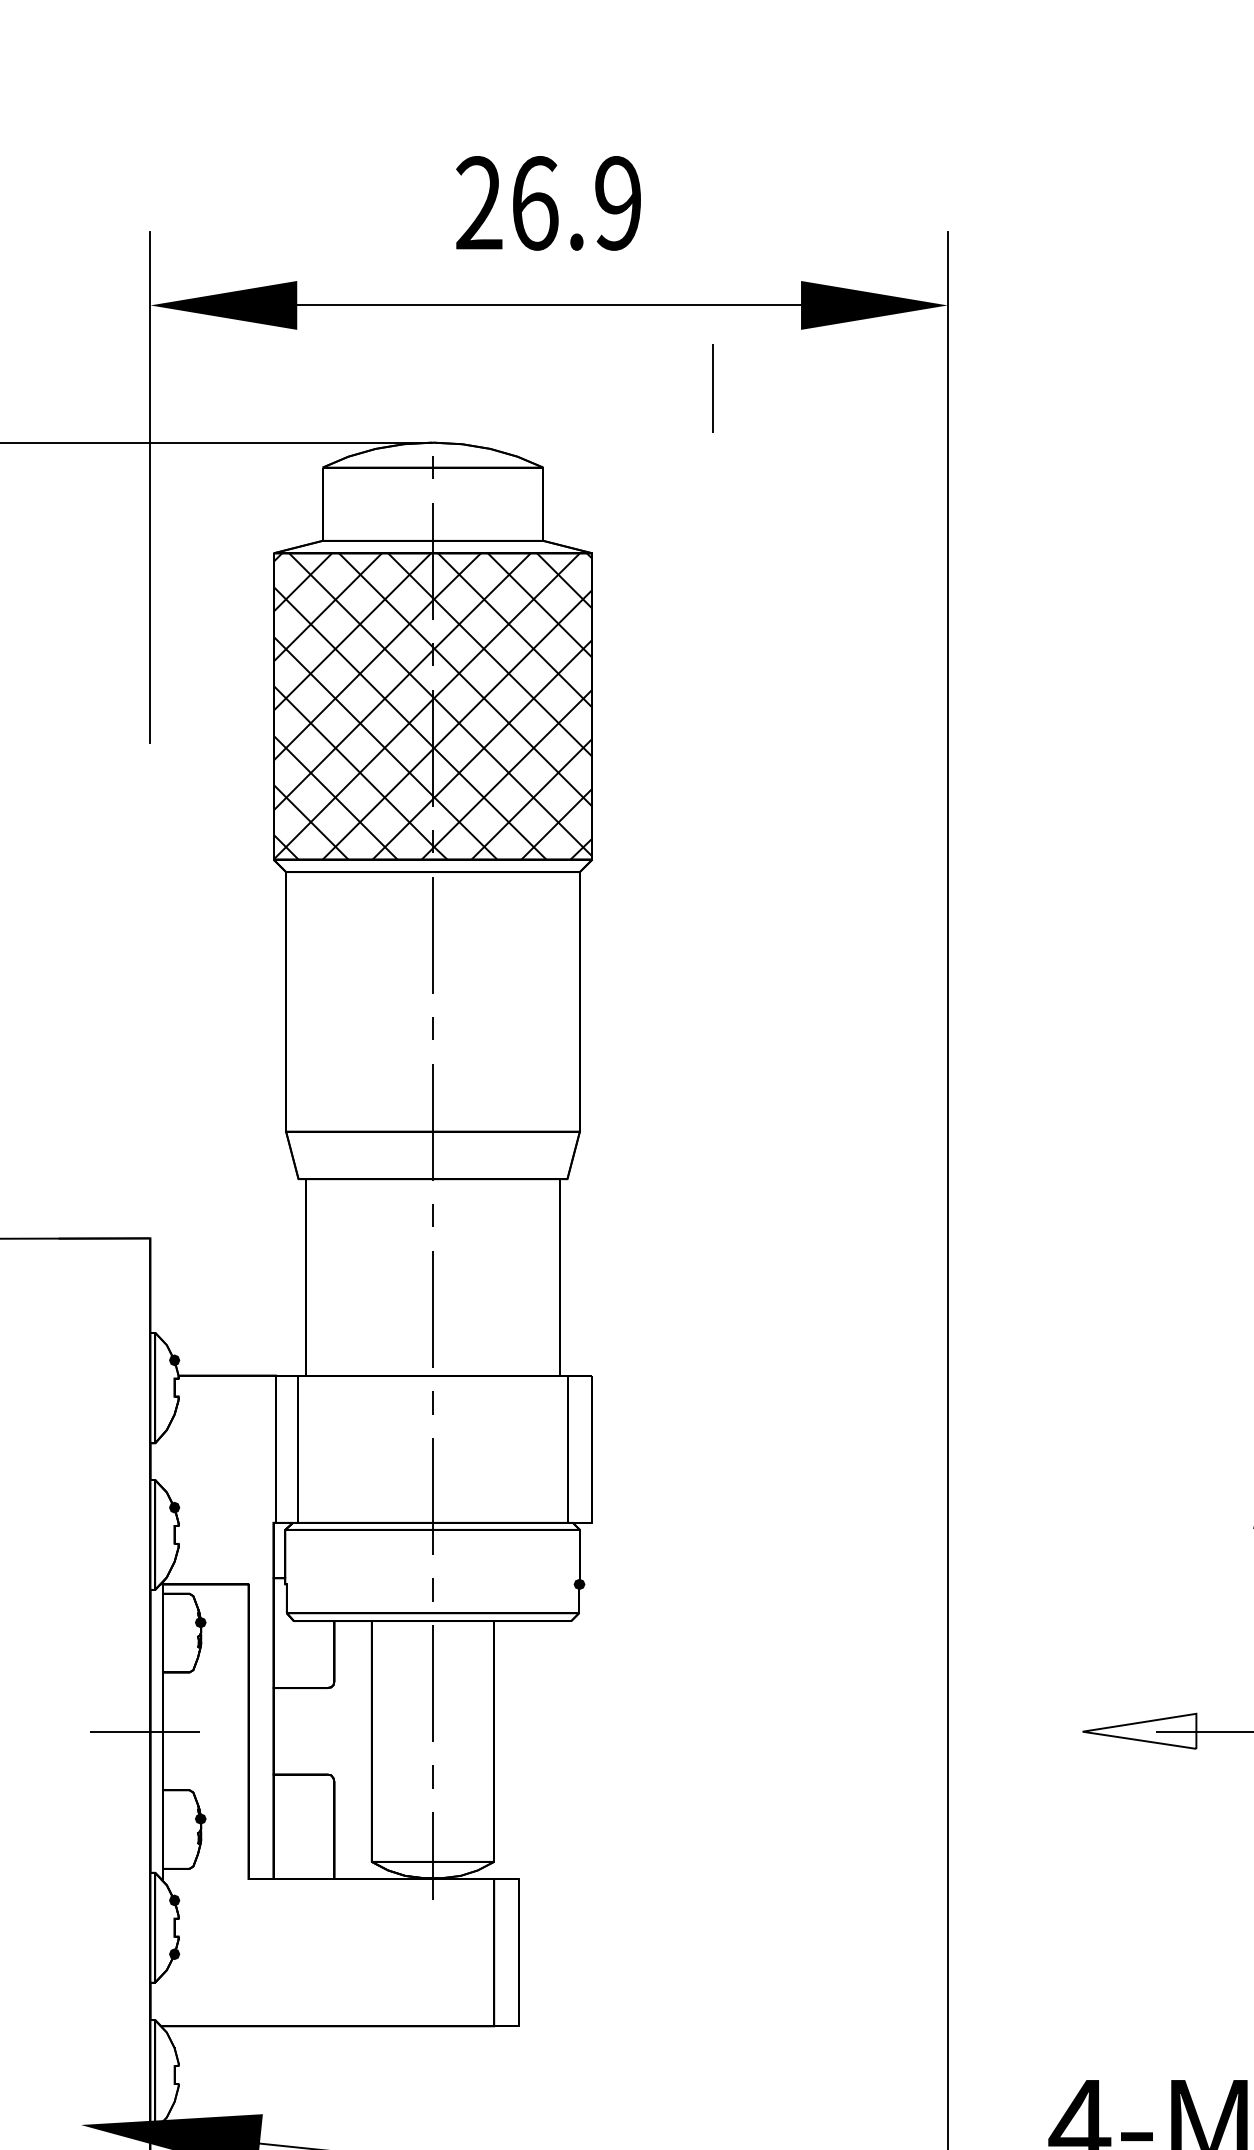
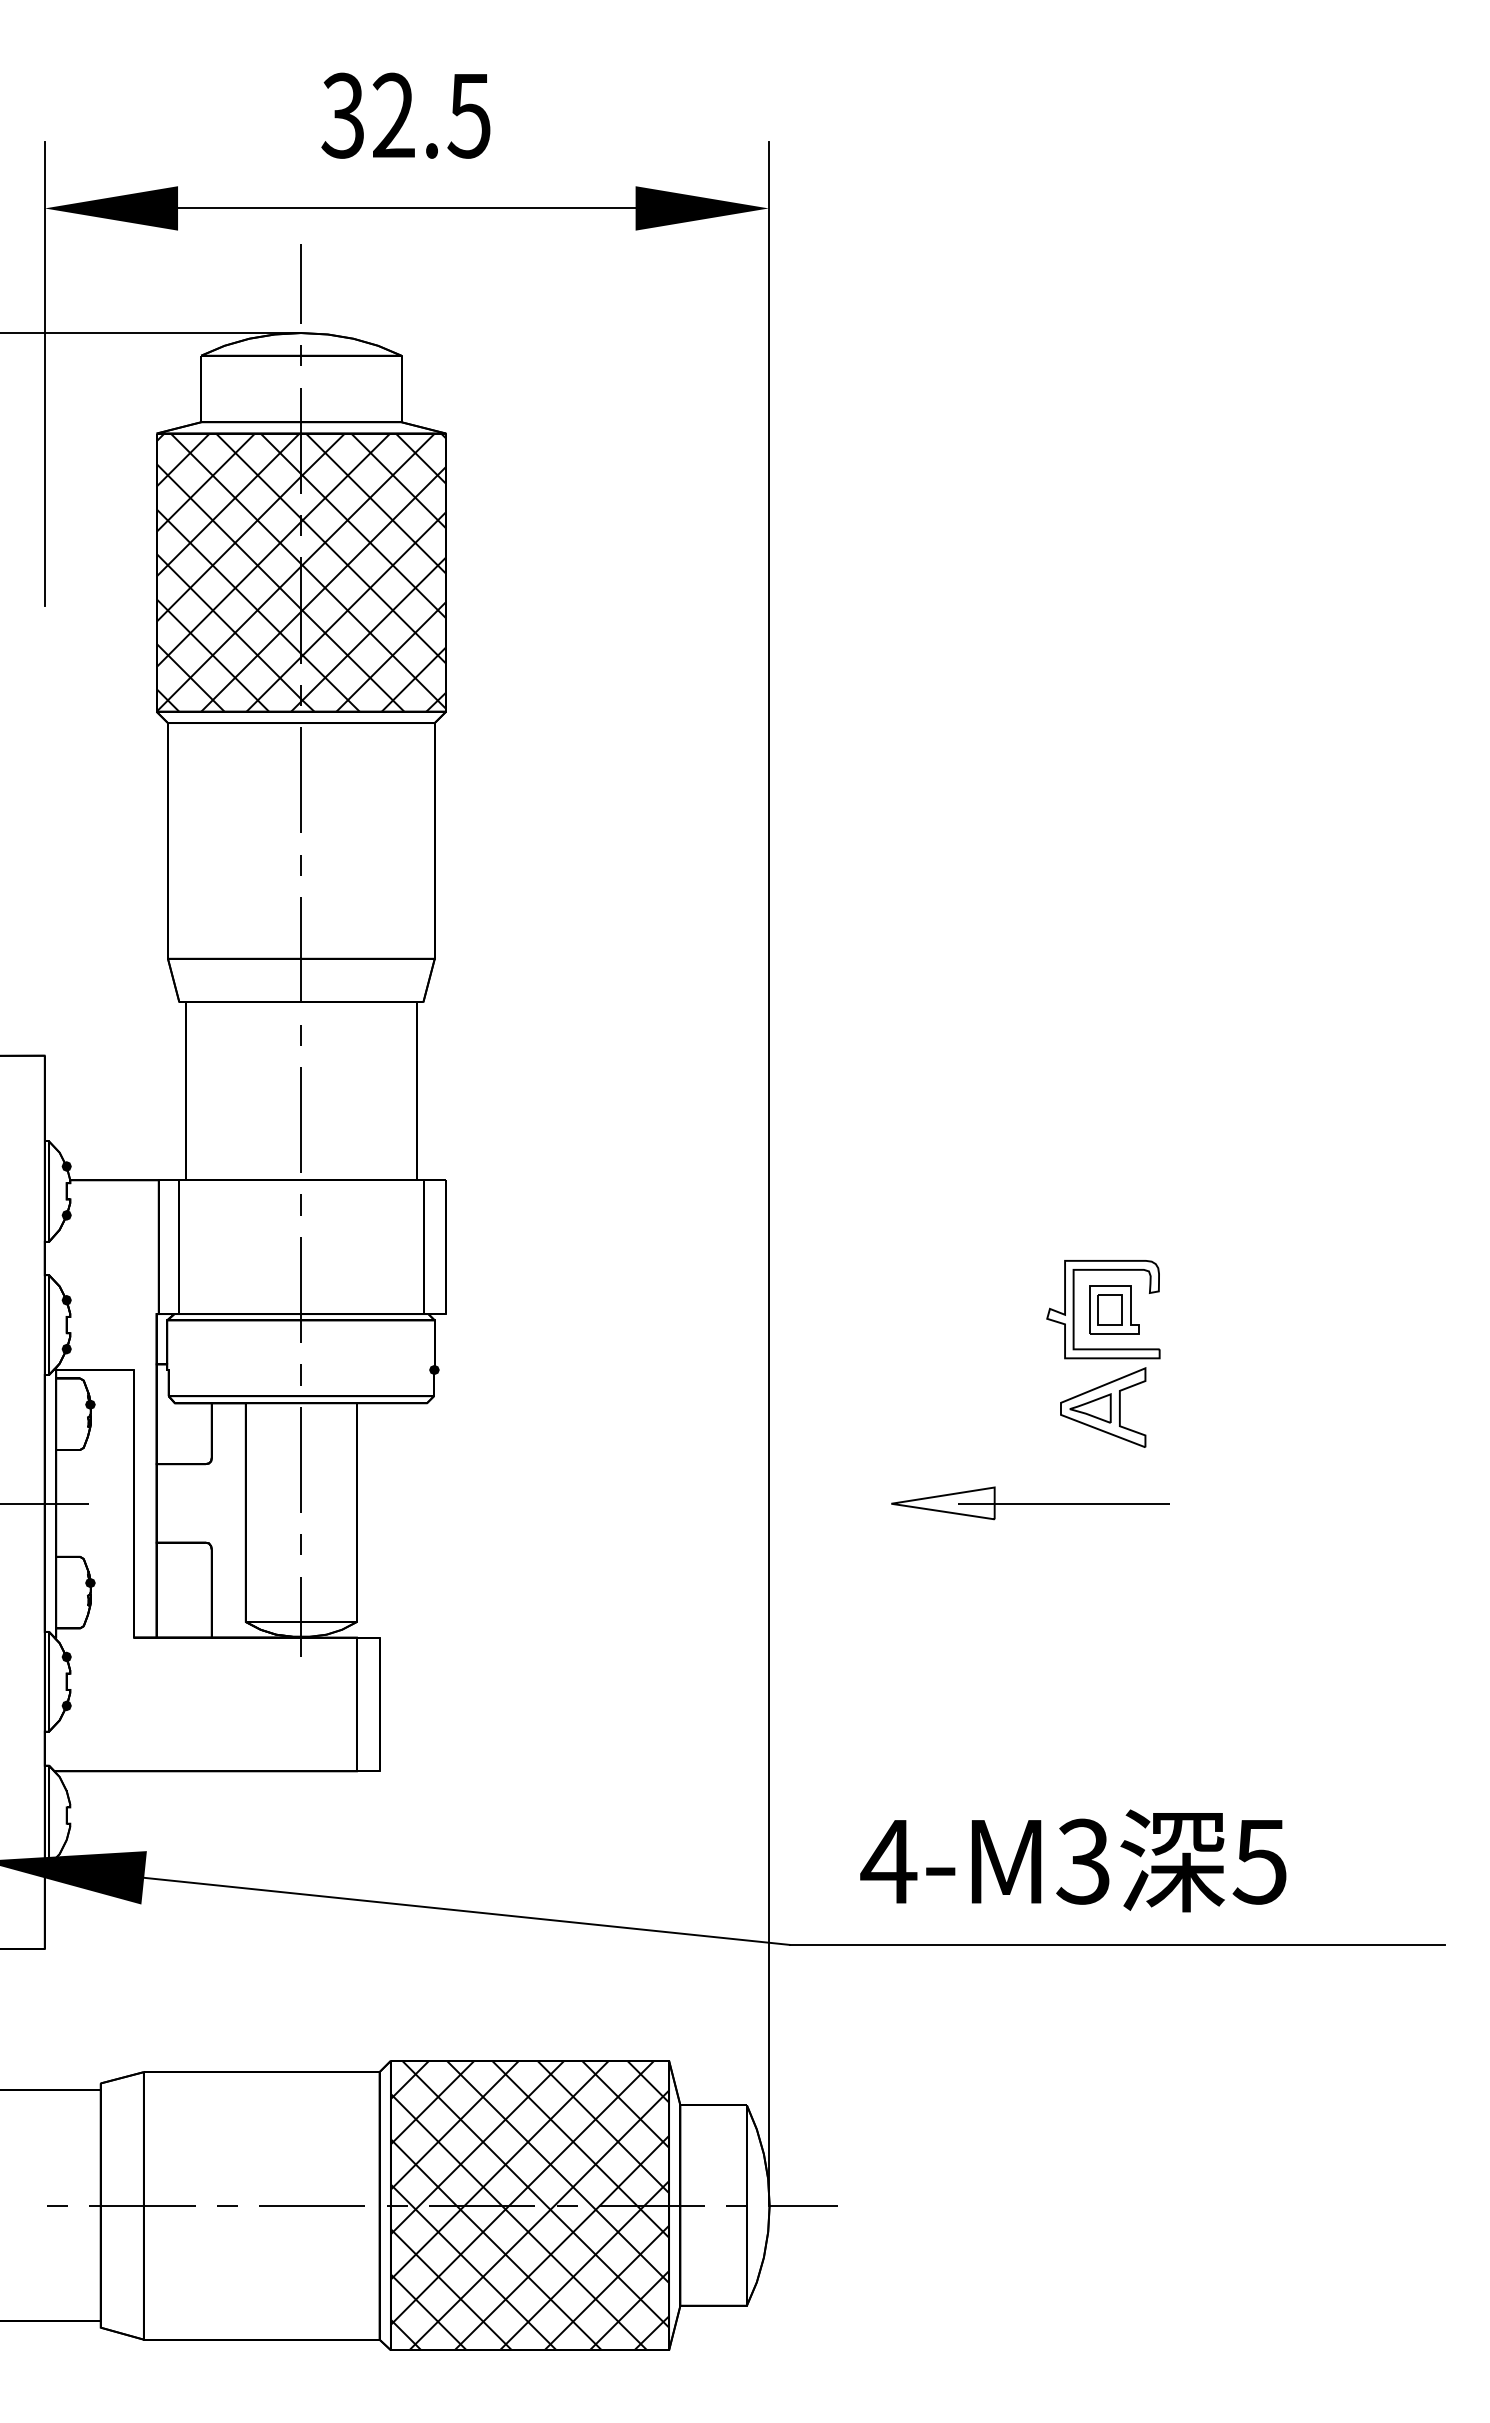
text: (547, 203) -> (405, 115), 26.9 -> 32.5
line: (712, 388) -> (300, 283), moved
fill: (174, 1413) -> (66, 1214), added
fill: (174, 1560) -> (66, 1348), added

